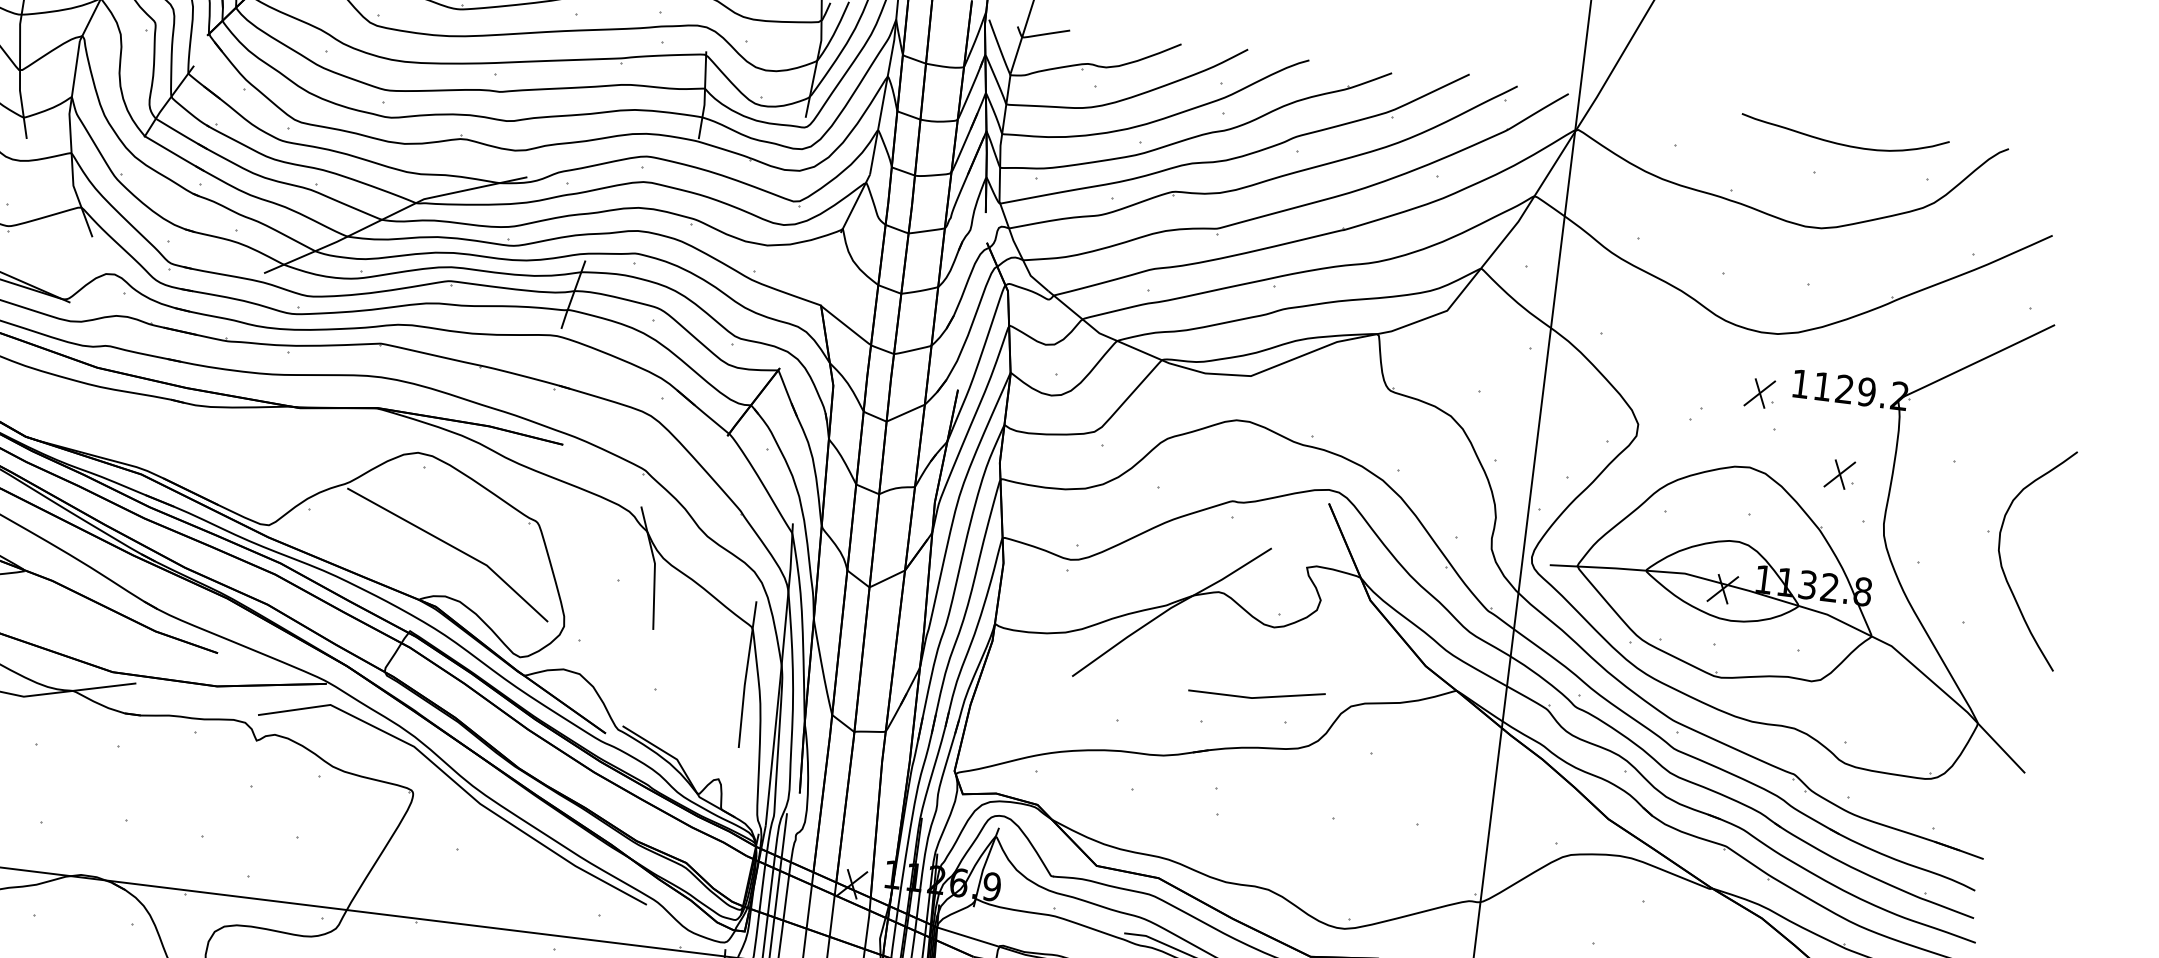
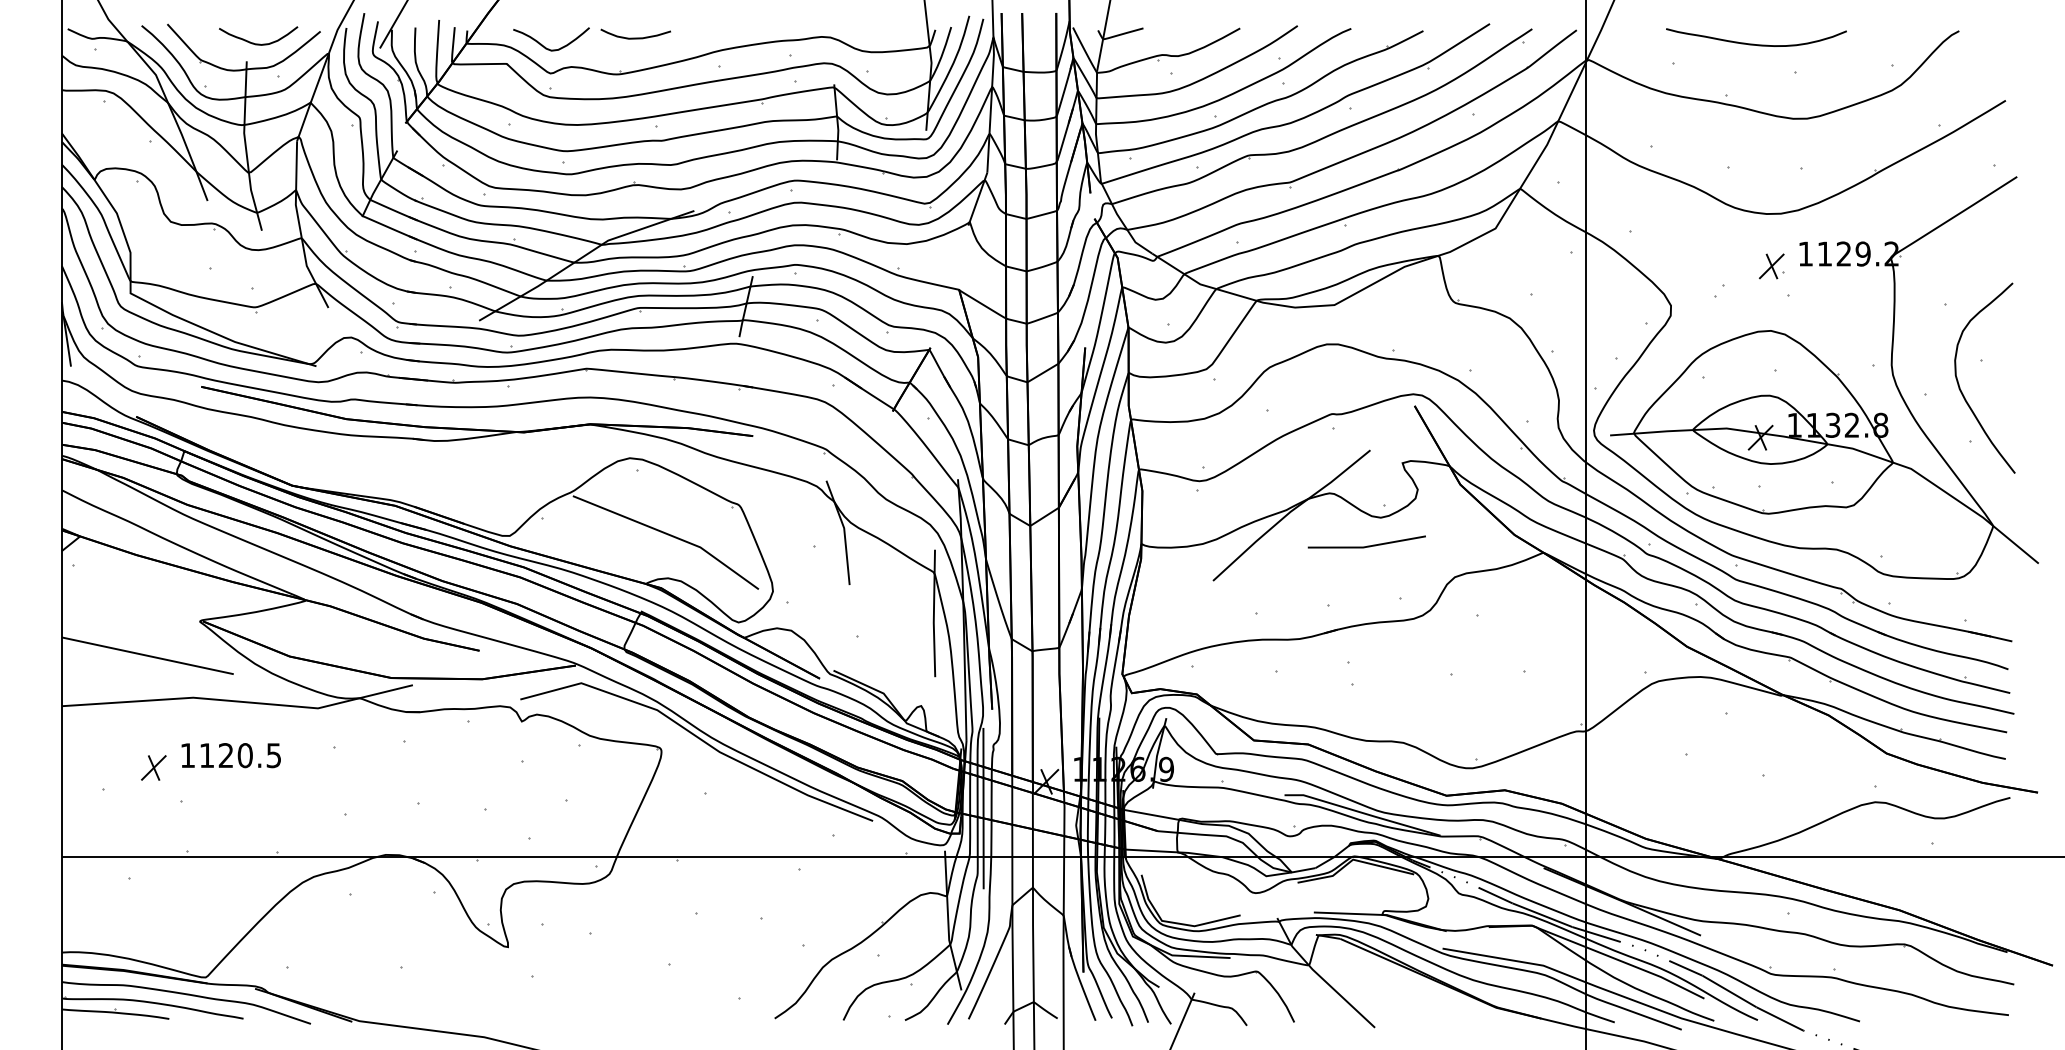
curve: (1840, 142) -> (1753, 43), moved
part: (1839, 474) -> (1848, 327), removed
curve: (2001, 559) -> (1959, 383), moved
line: (1257, 696) -> (1367, 545), moved

